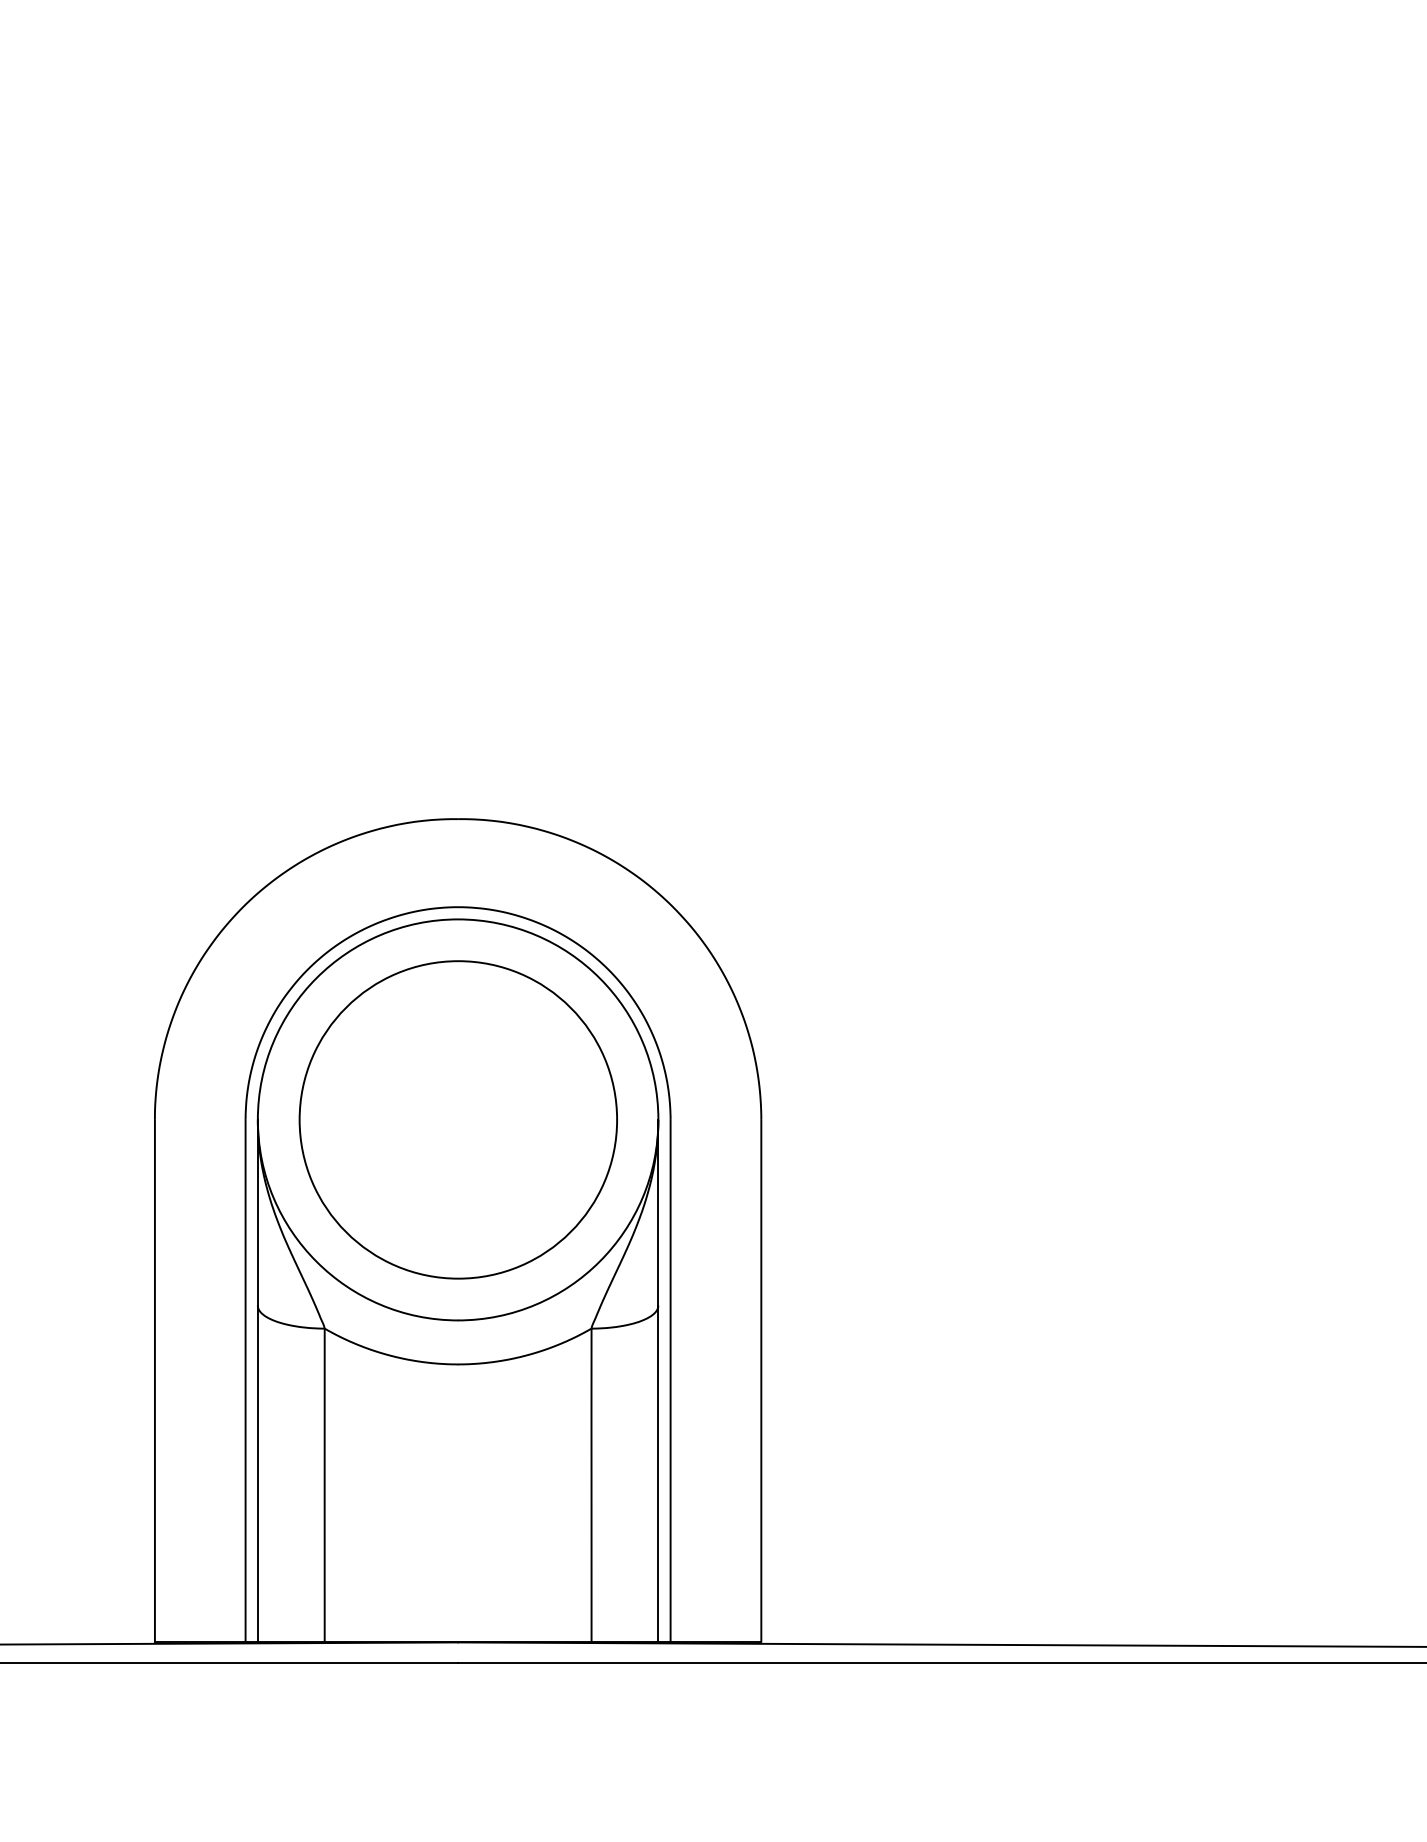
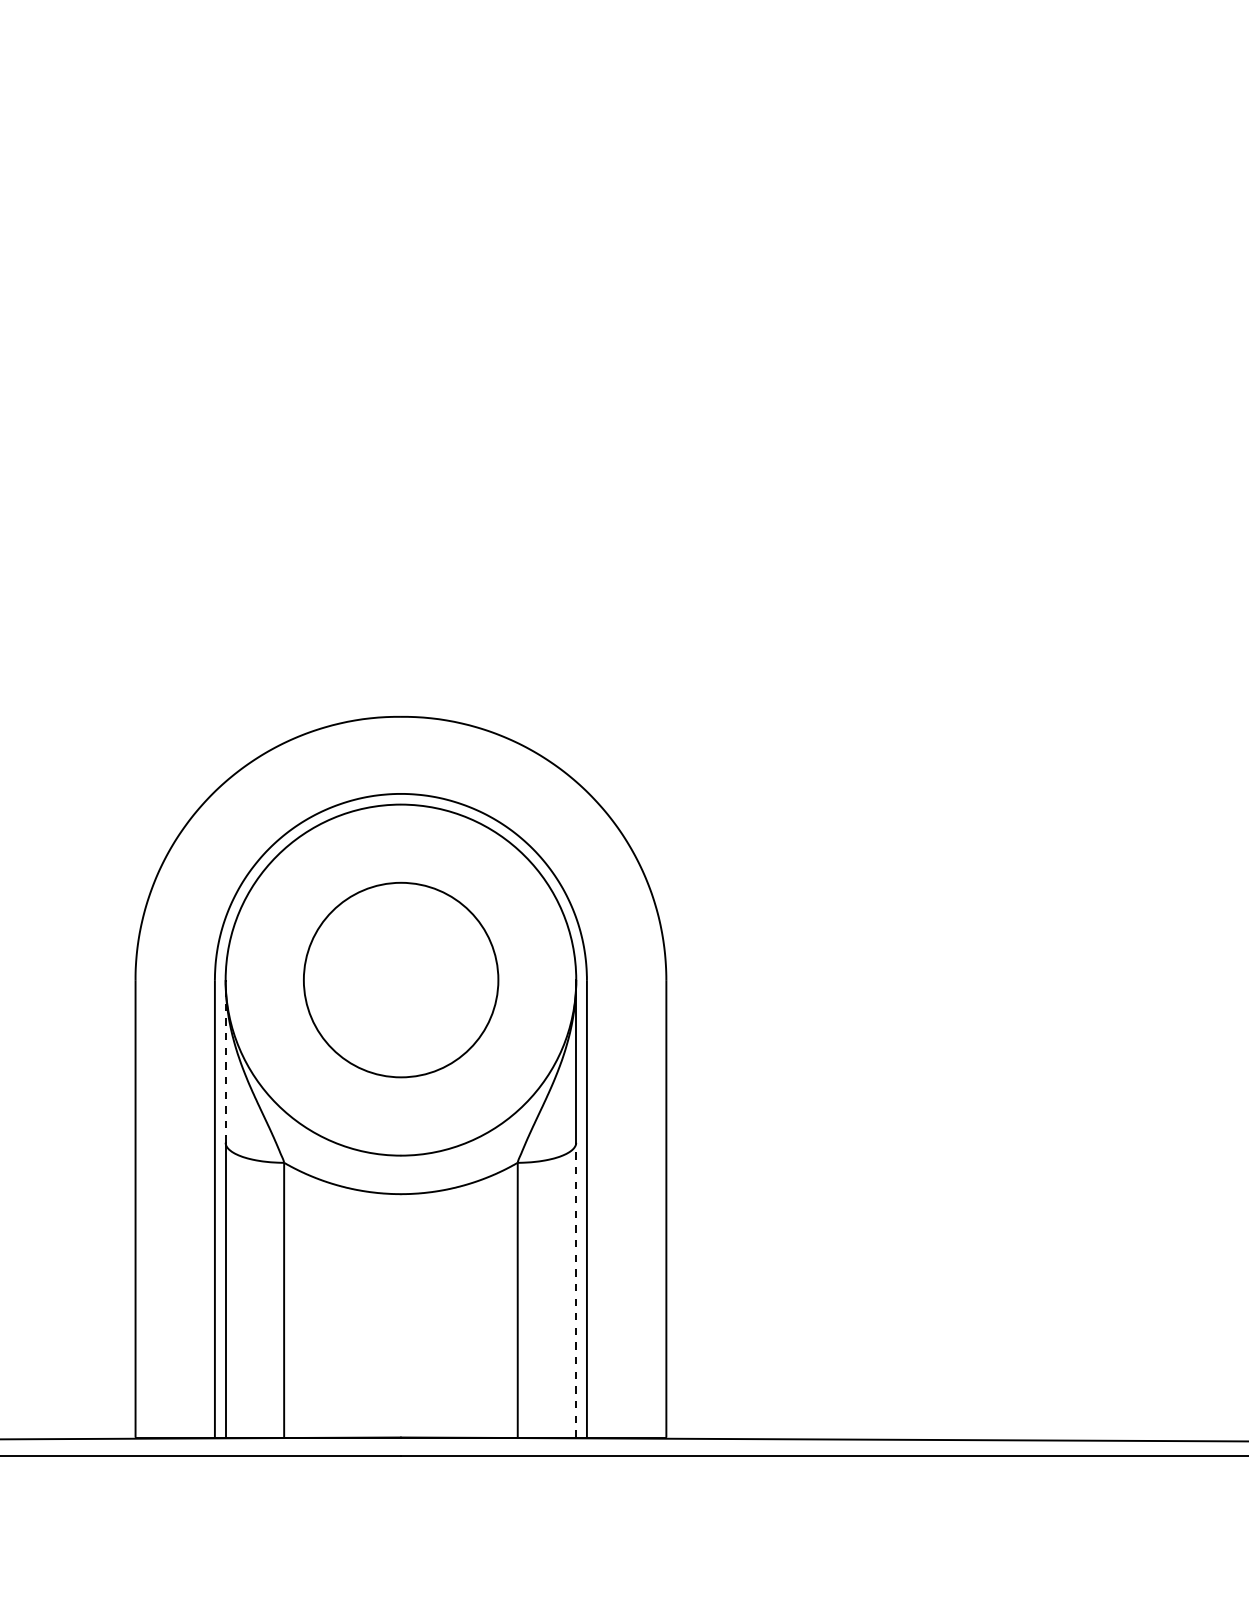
circle: (457, 1119) -> (400, 979), size x0.7
line: (257, 1211) -> (225, 1060), solid -> dashed
line: (658, 1473) -> (576, 1289), solid -> dashed

